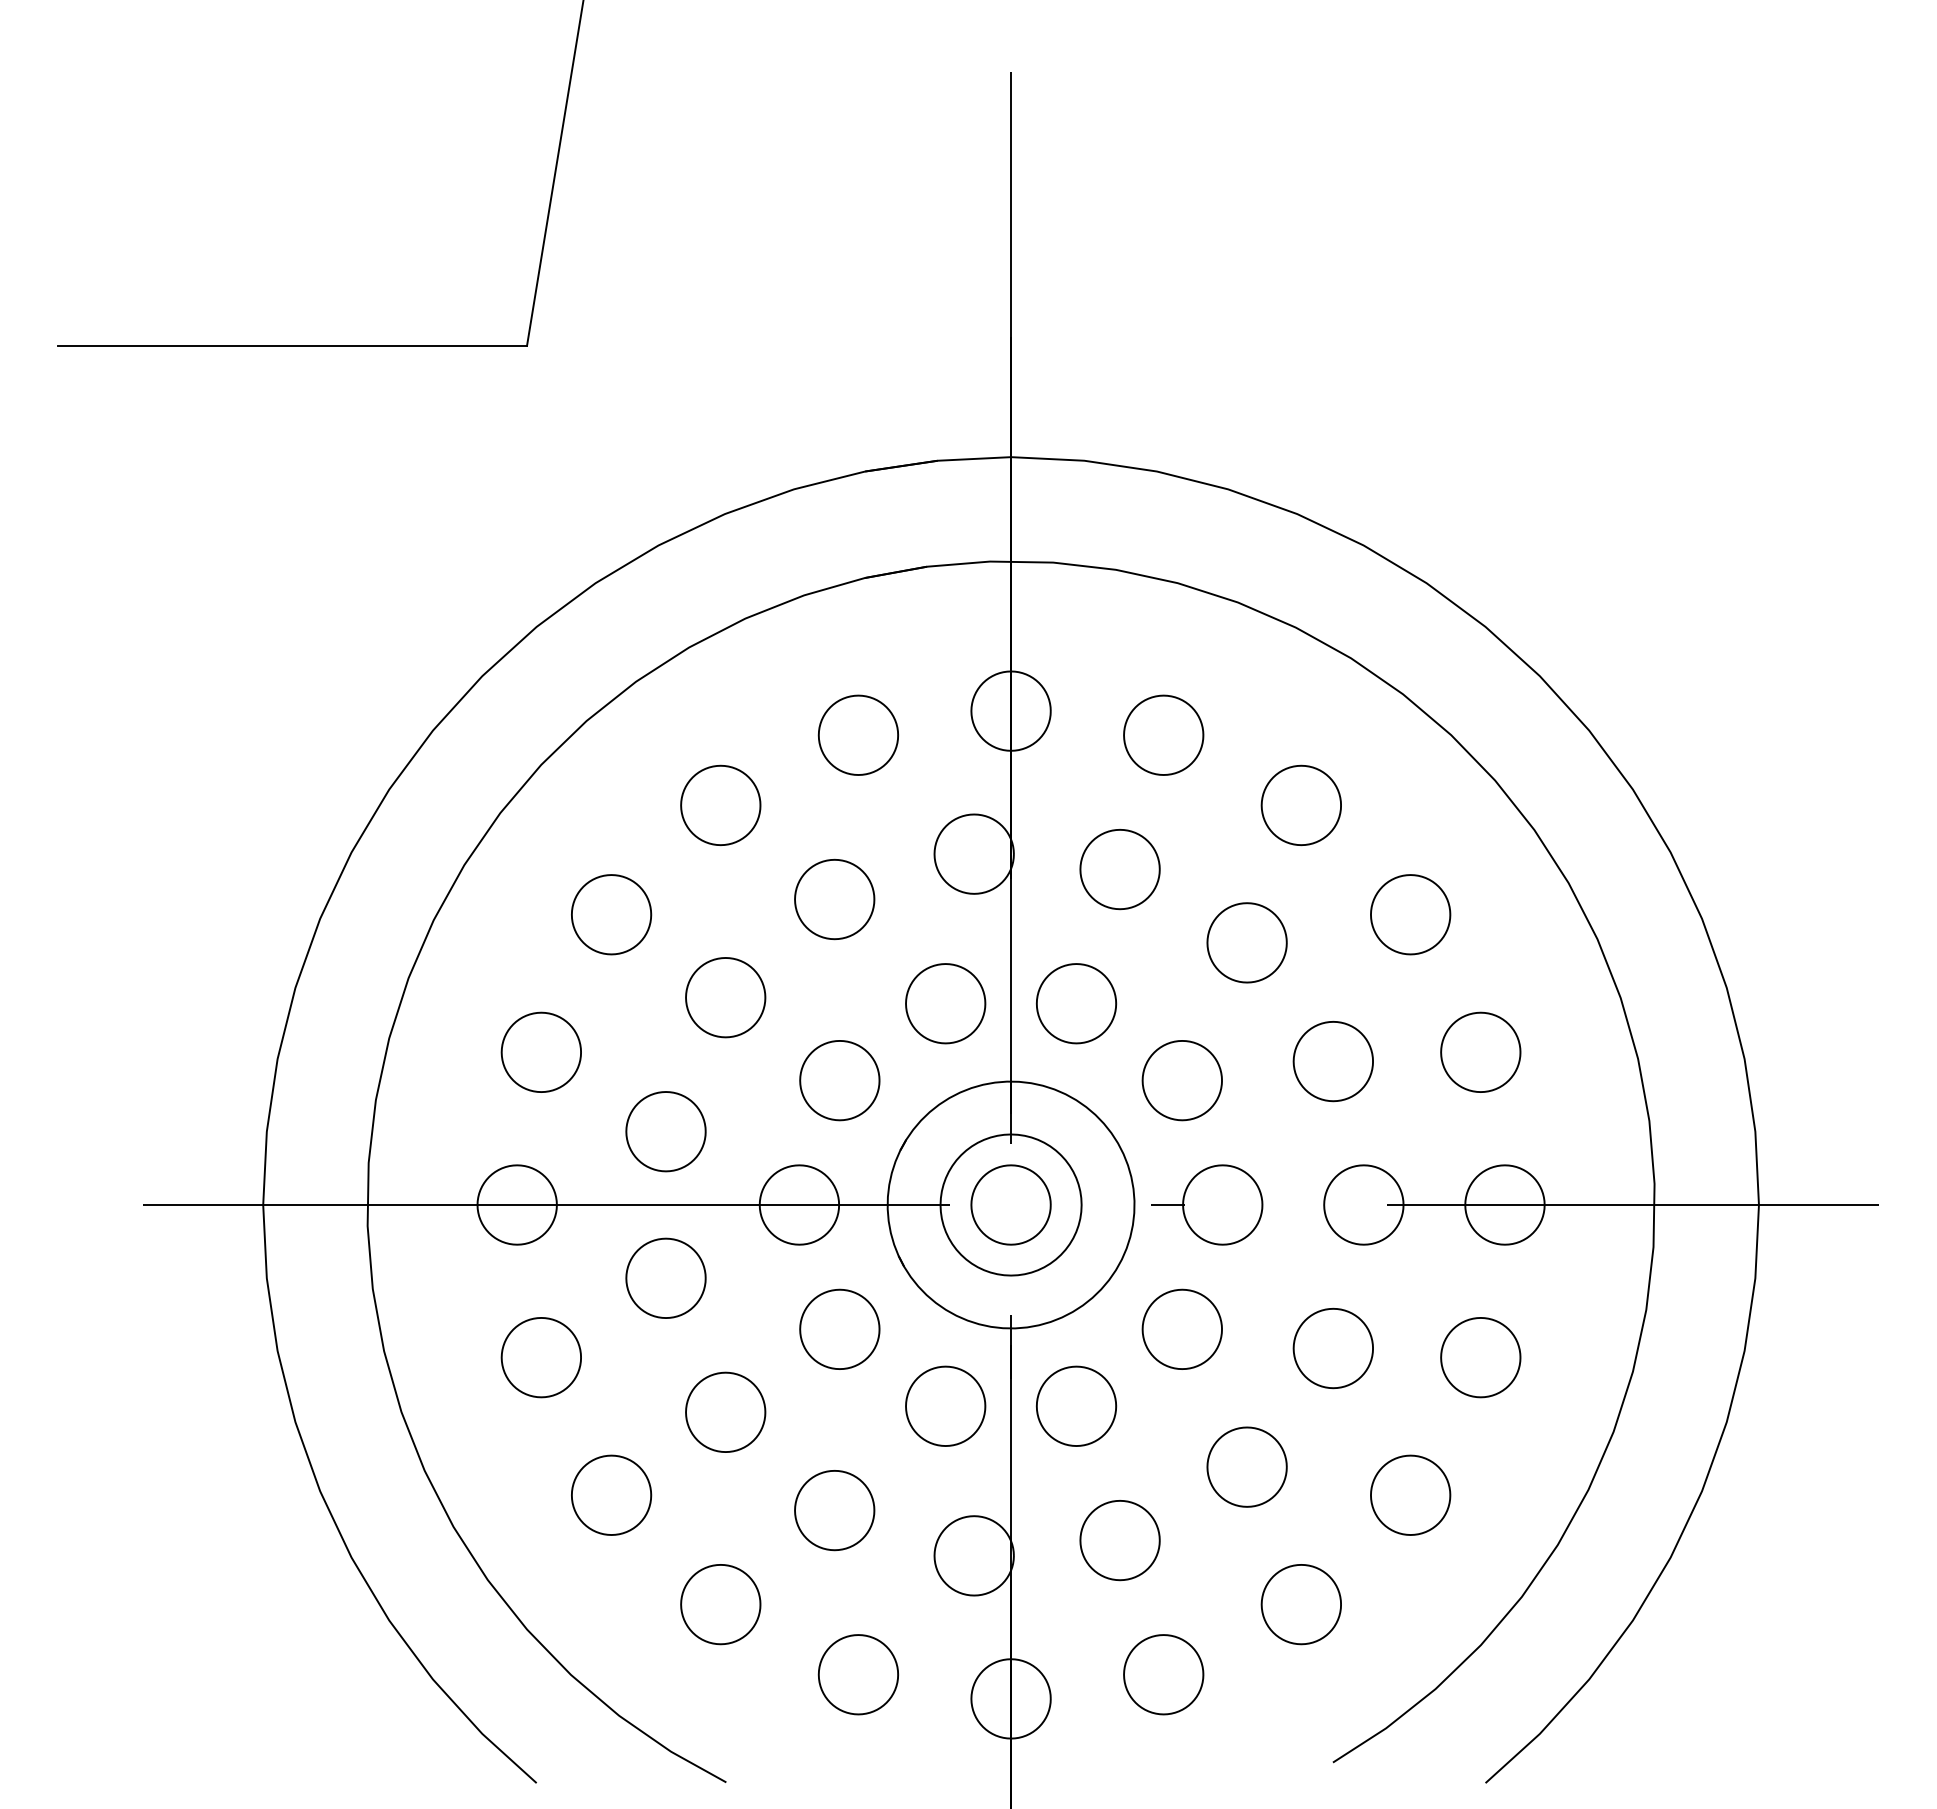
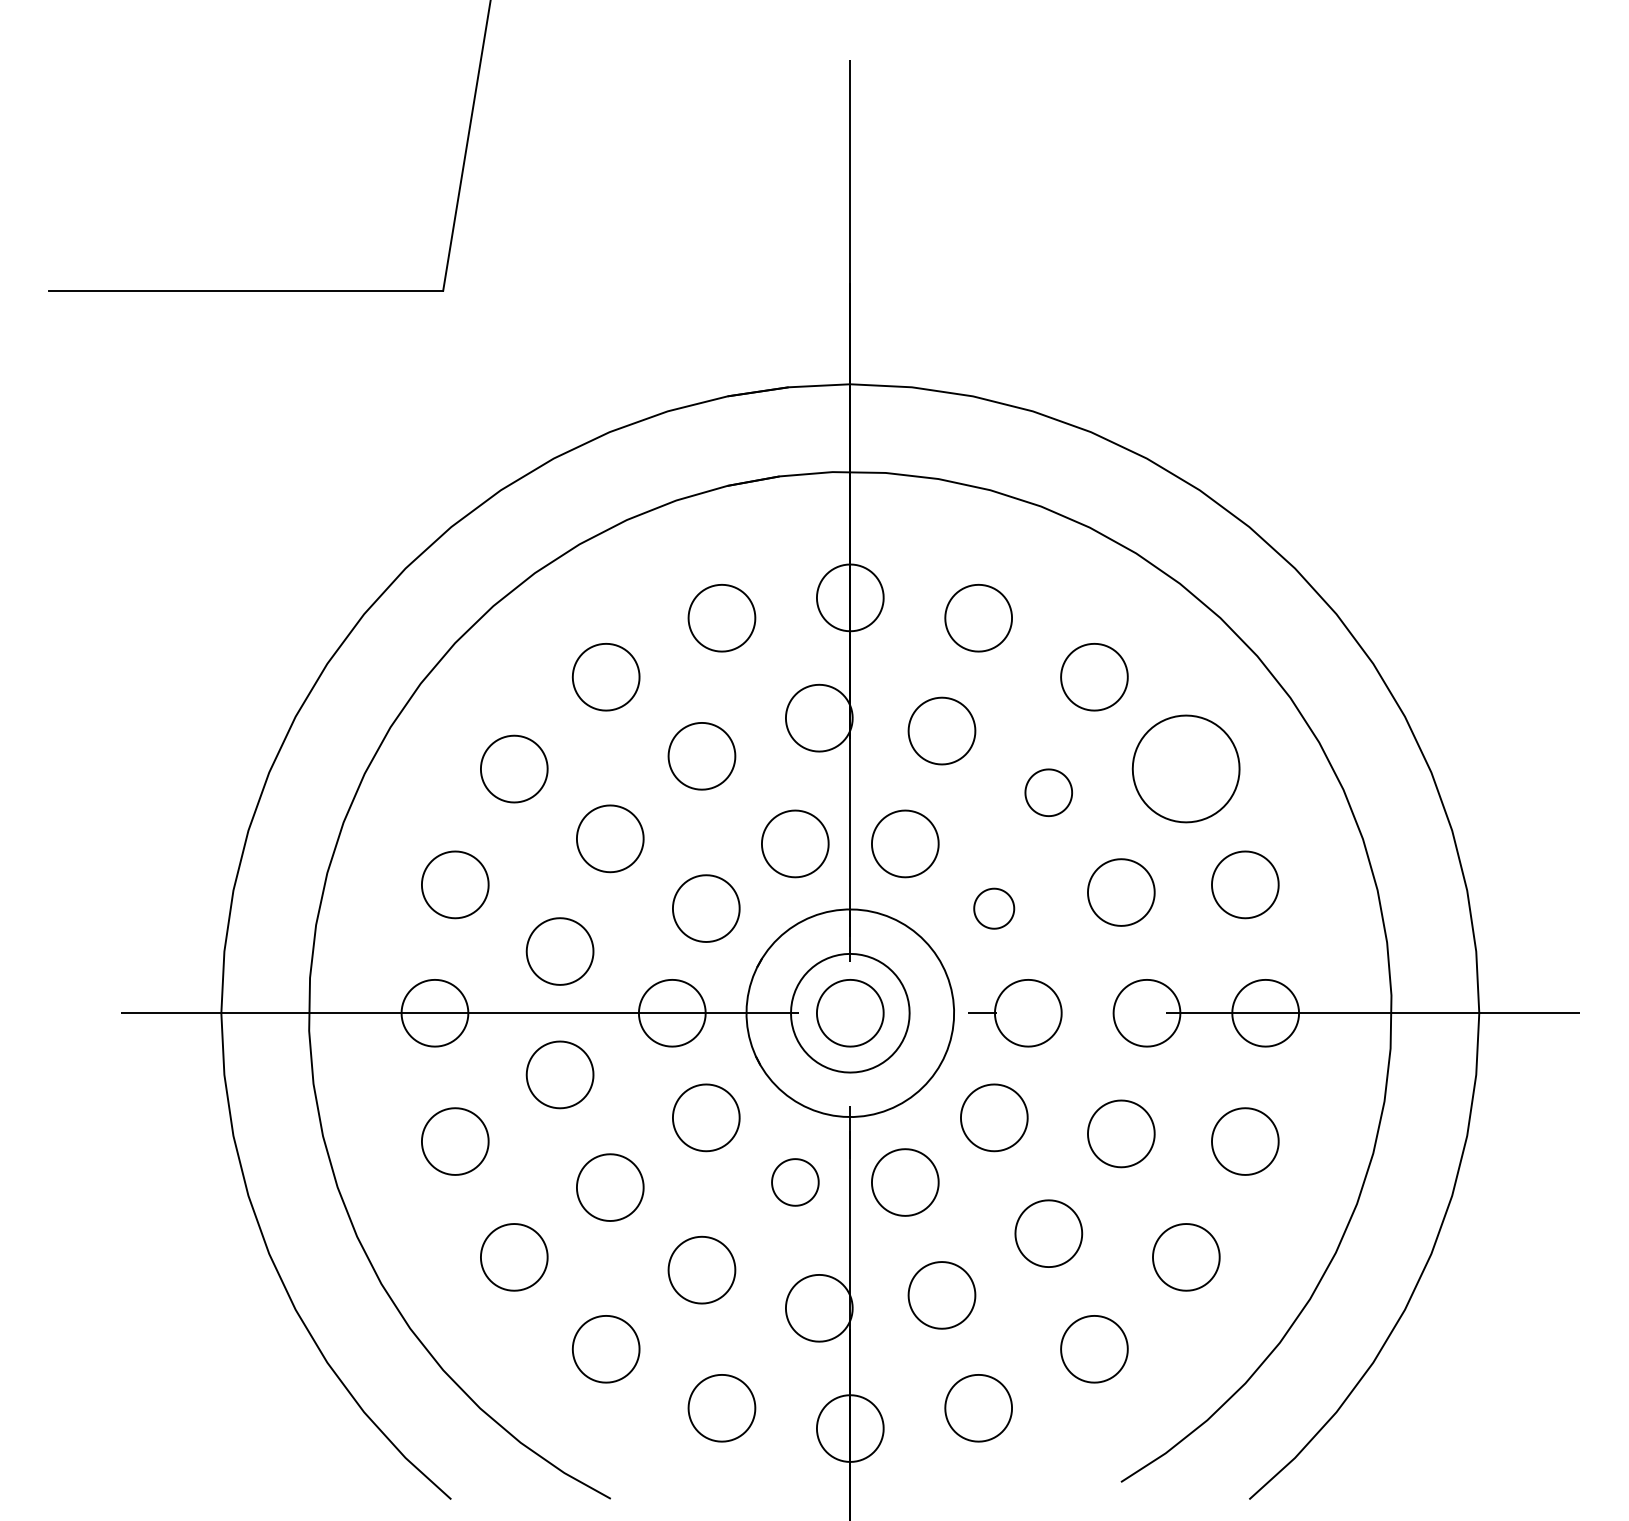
part: (1410, 914) -> (1186, 768), size x1.6
part: (1246, 942) -> (1048, 792), size x0.7
part: (1181, 1080) -> (993, 908), size x0.6
part: (945, 1405) -> (795, 1181), size x0.7

